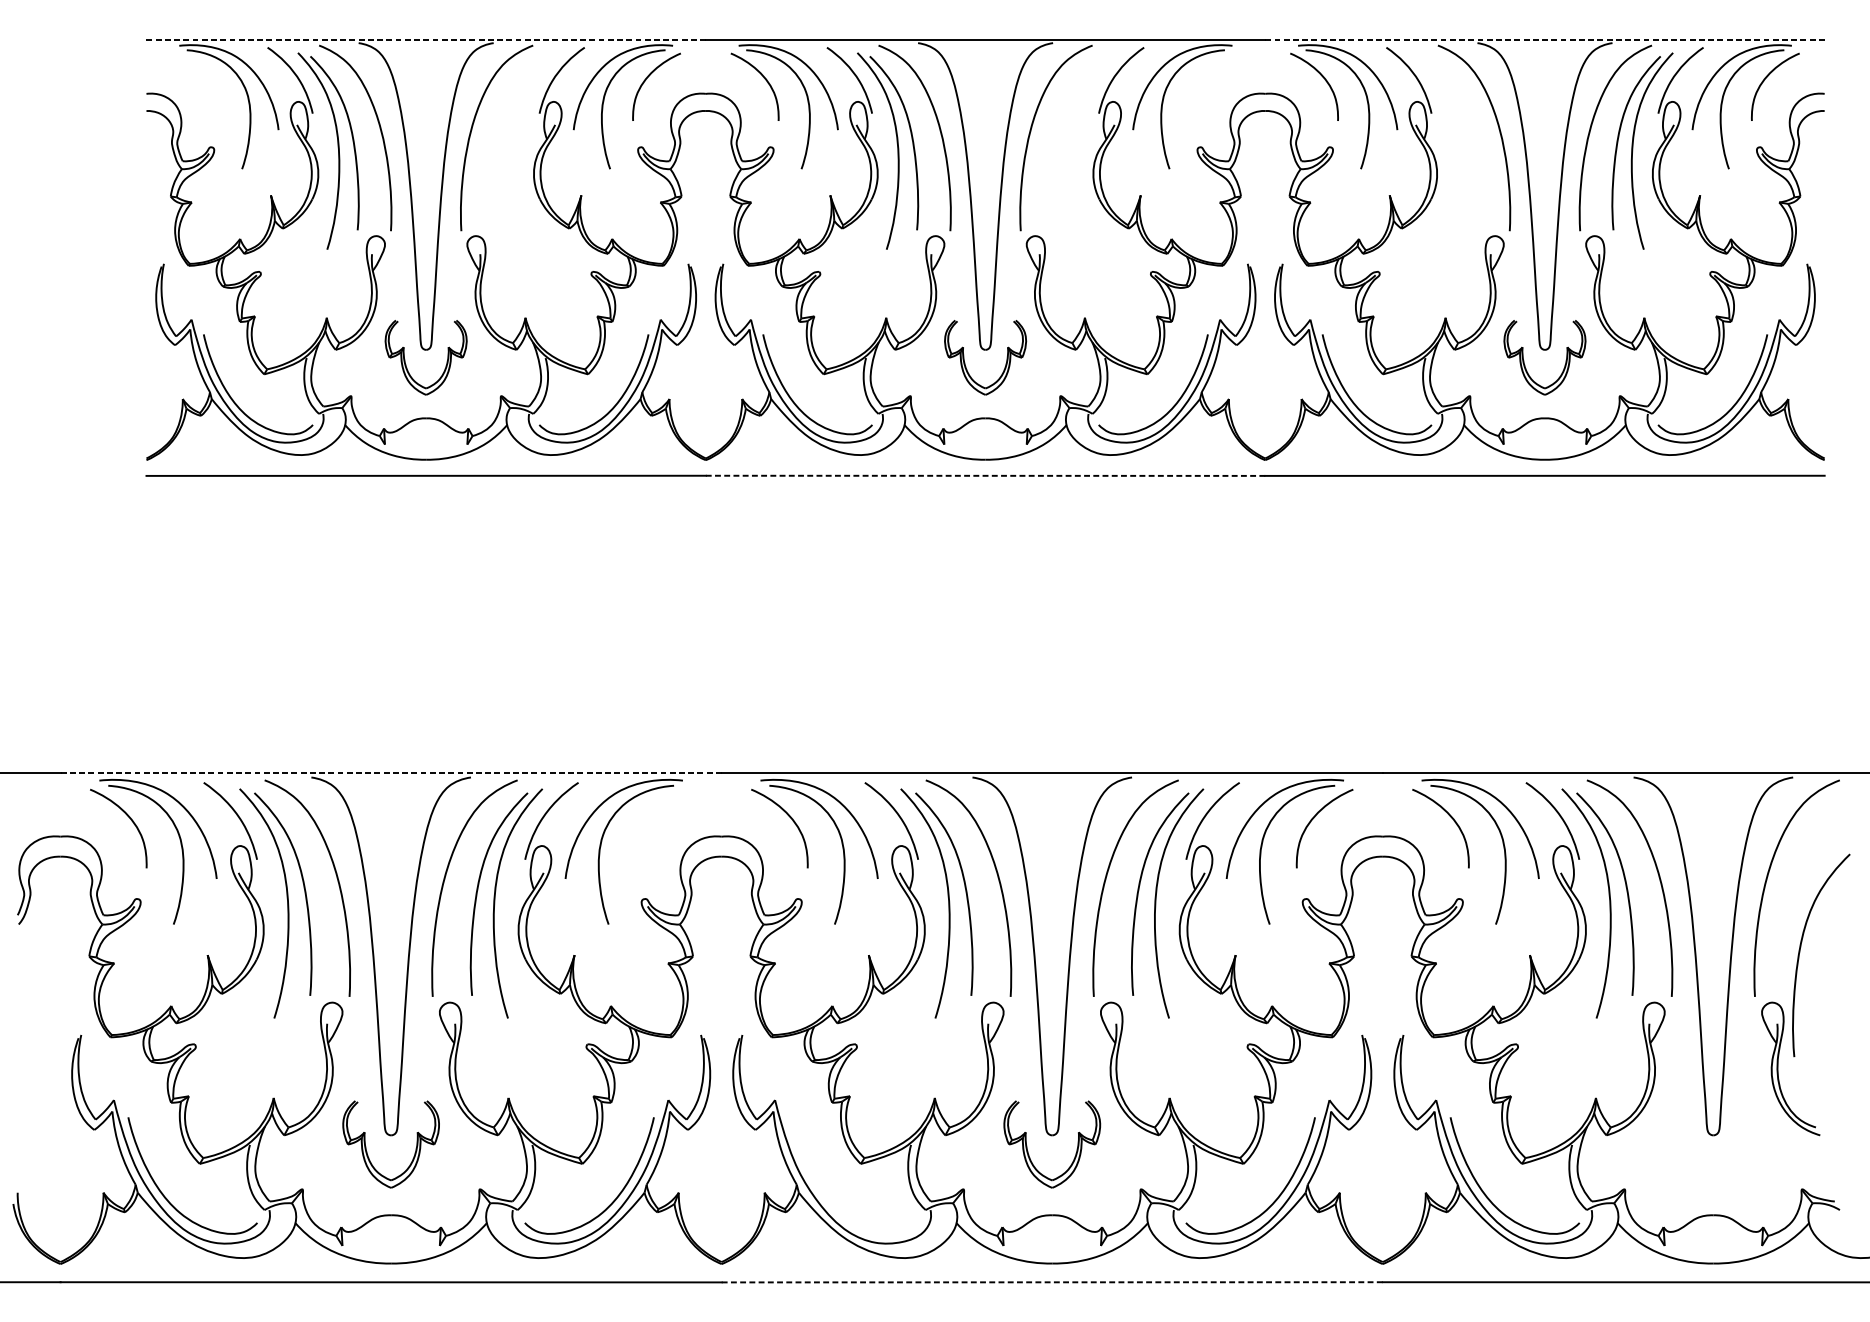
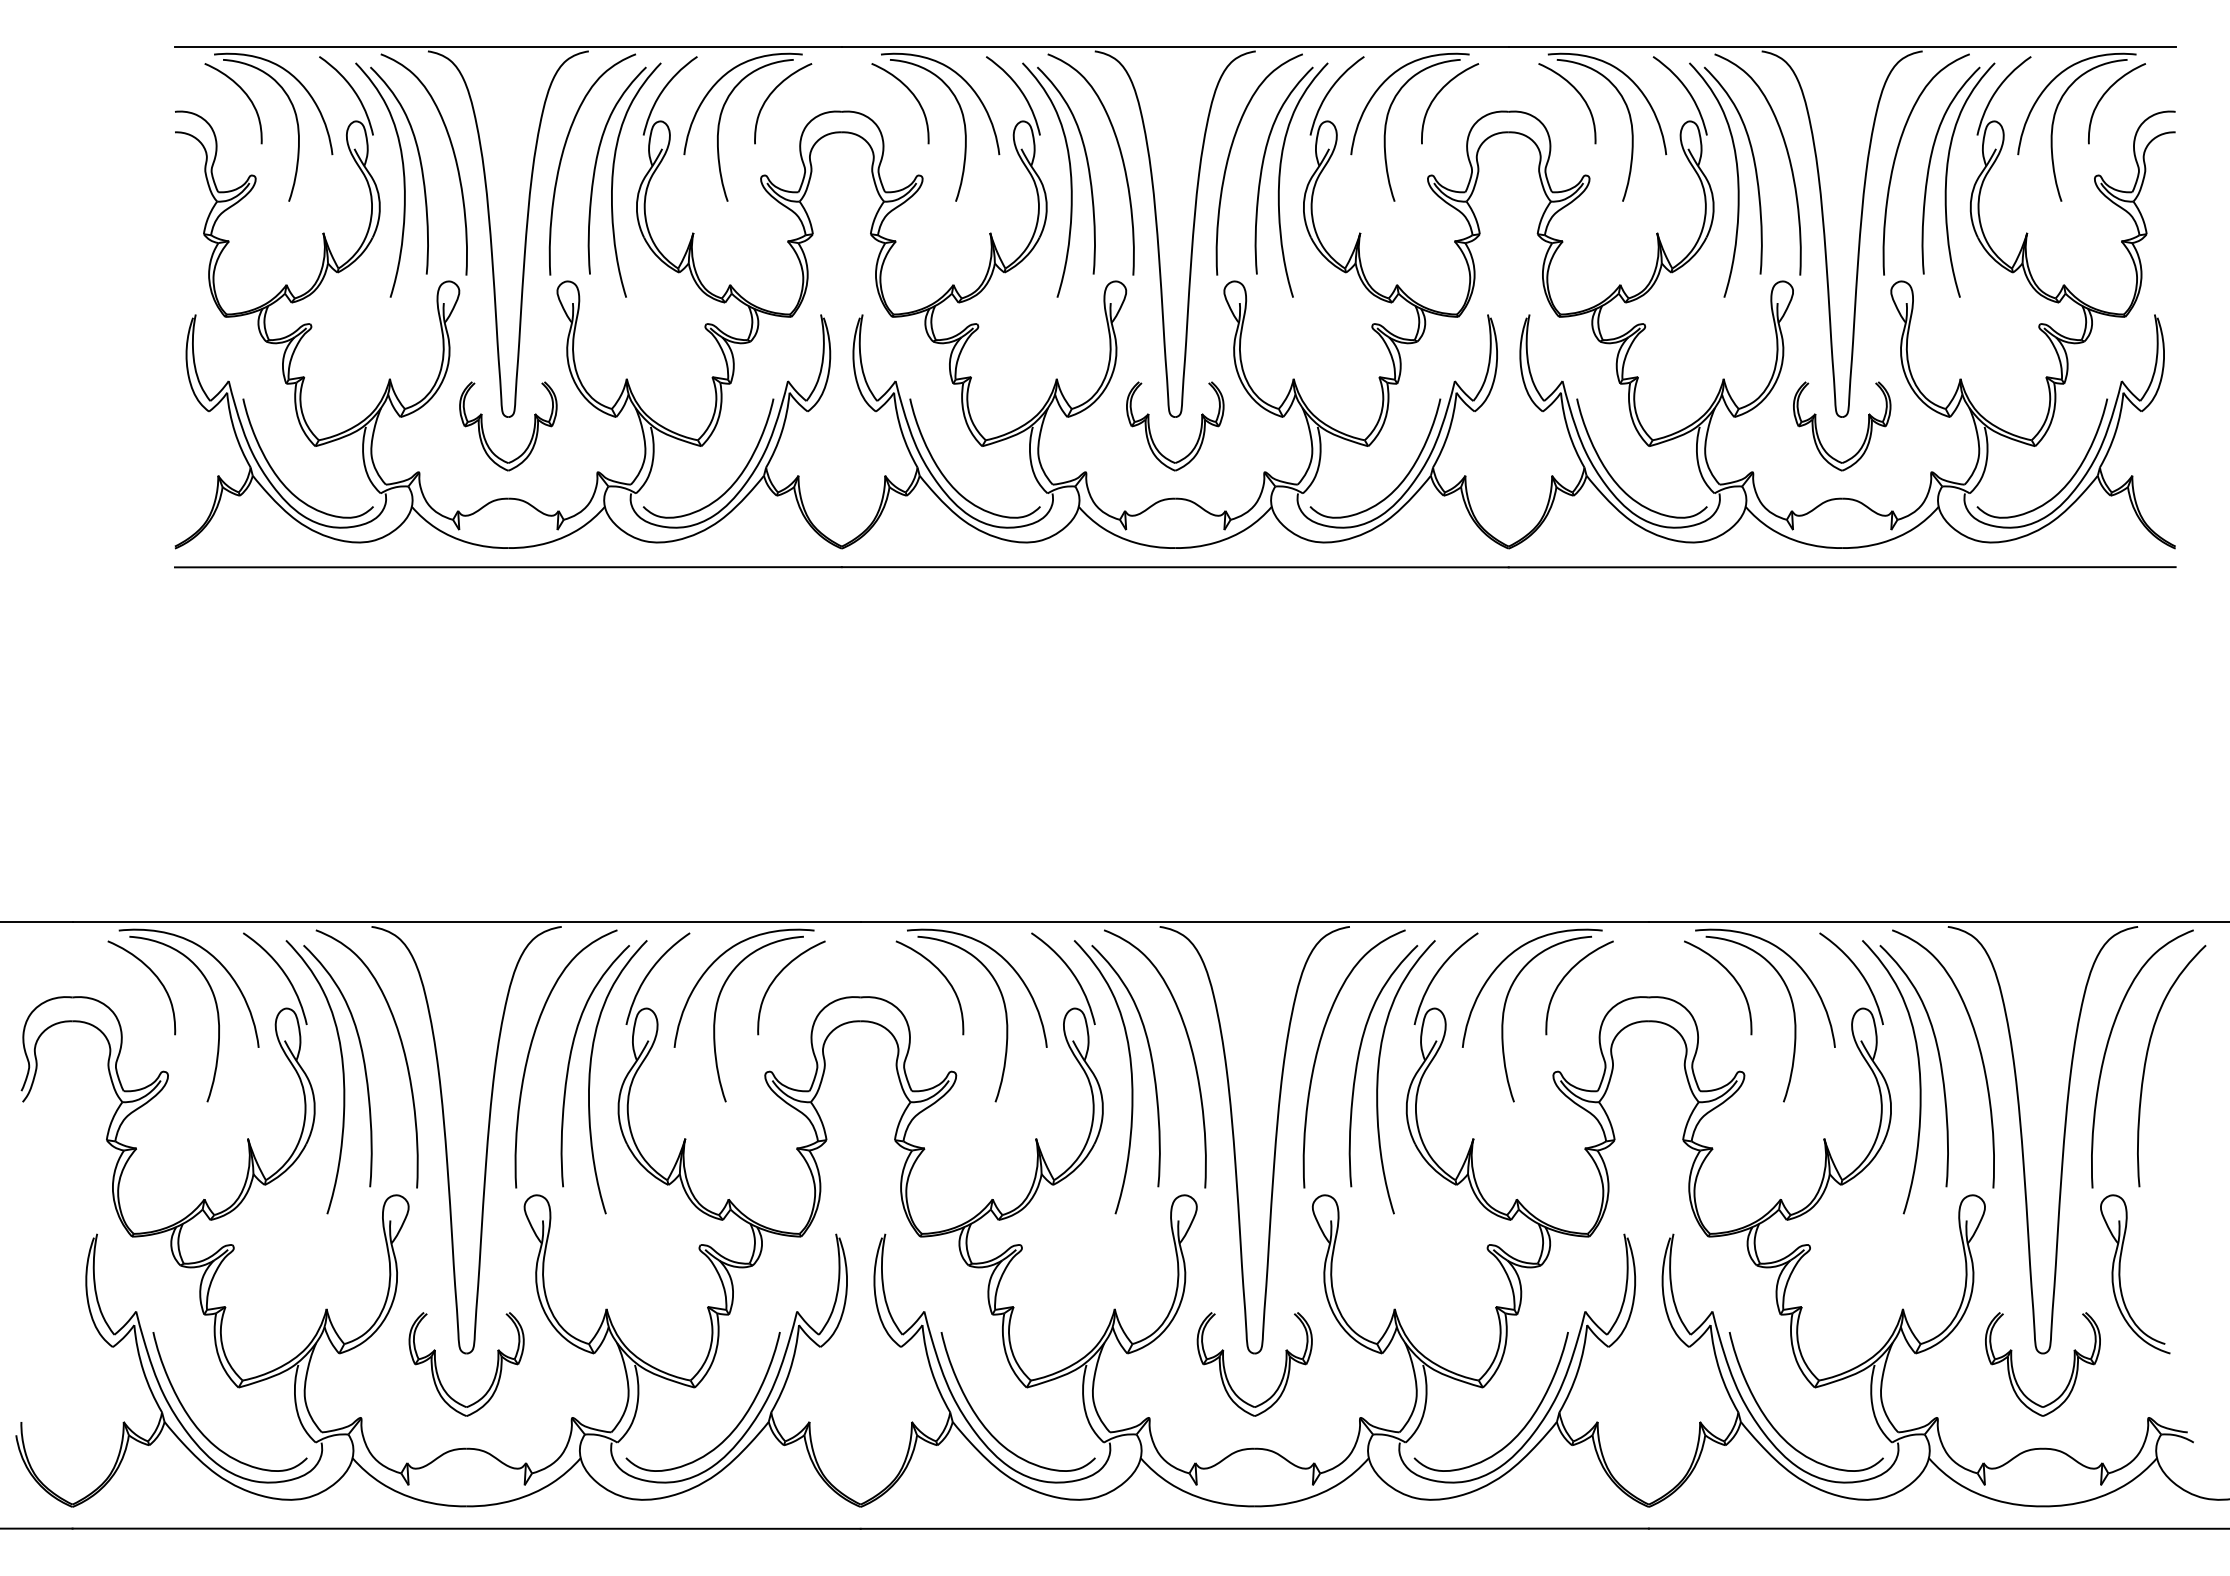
line: (426, 39) -> (508, 47), dashed -> solid
line: (1545, 39) -> (1842, 47), dashed -> solid
curve: (1208, 77) -> (1440, 92), added
curve: (206, 80) -> (246, 96), added
part: (514, 150) -> (613, 179), added
part: (1073, 150) -> (1280, 179), added
part: (1457, 150) -> (1737, 179), added
line: (984, 476) -> (1174, 567), dashed -> solid
line: (391, 772) -> (466, 921), dashed -> solid
curve: (651, 819) -> (777, 977), added
curve: (1800, 953) -> (2146, 1063), moved
part: (1689, 1151) -> (2014, 1372), added
curve: (828, 1199) -> (988, 1429), added
line: (1052, 1282) -> (1255, 1528), dashed -> solid

